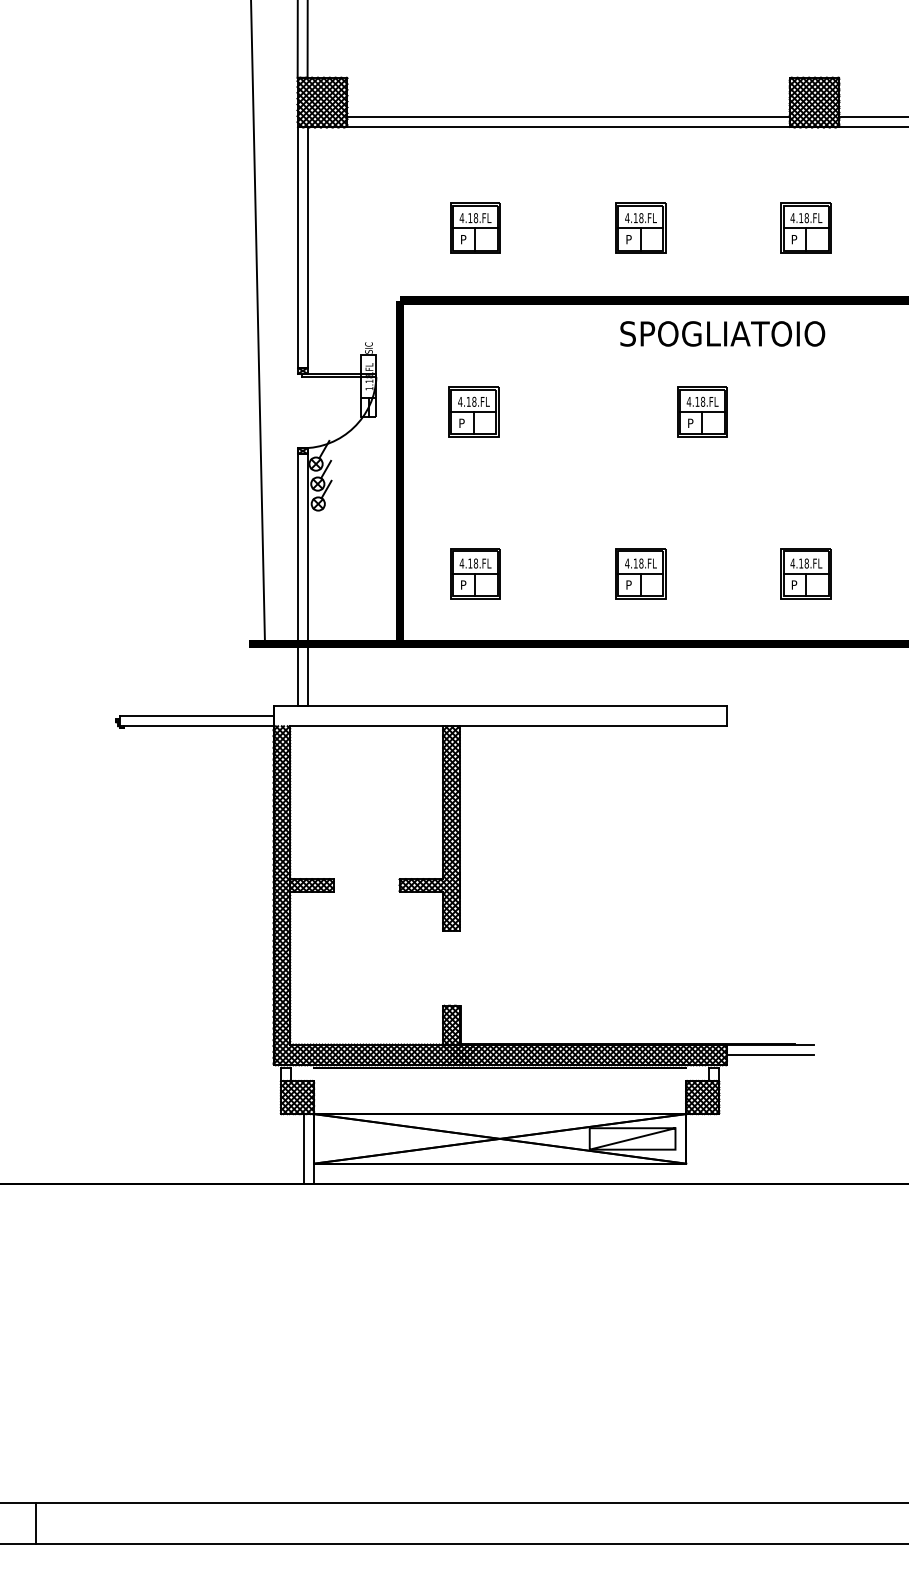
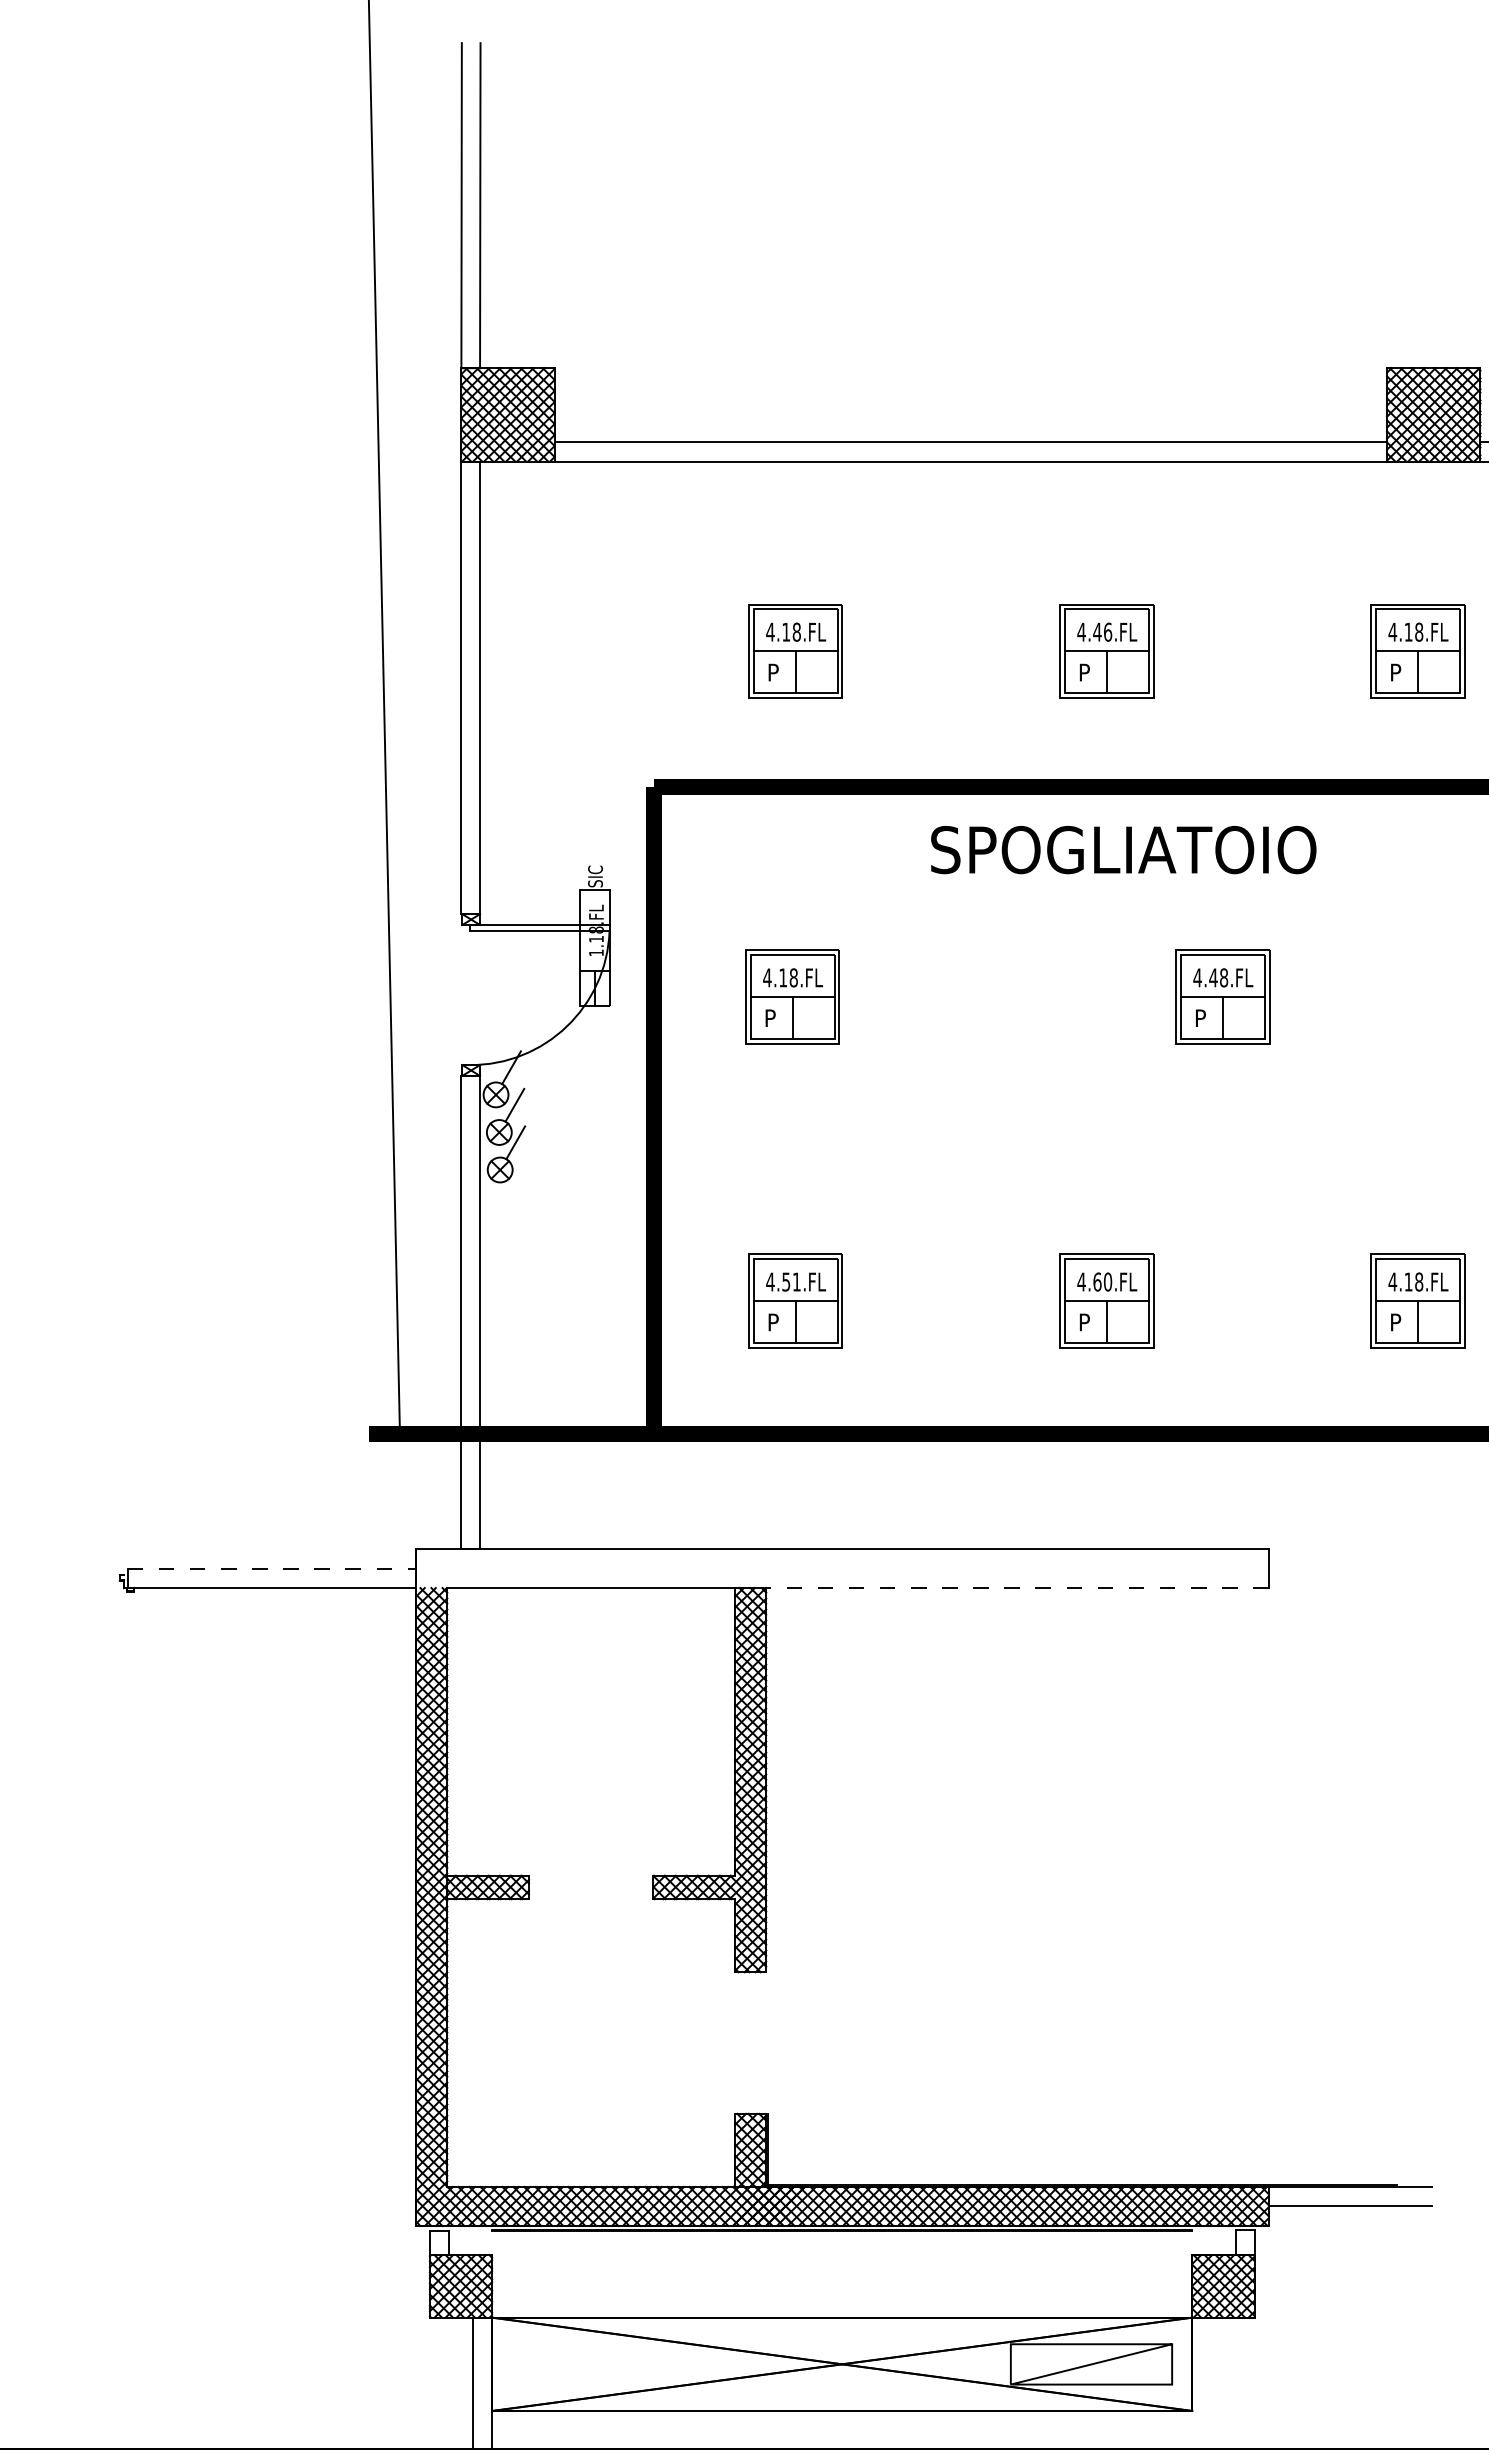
text: (638, 218) -> (1102, 632), 4.18.FL -> 4.46.FL
text: (722, 333) -> (1123, 849), moved
text: (697, 401) -> (1213, 977), 4.18.FL -> 4.48.FL
text: (473, 563) -> (792, 1281), 4.18.FL -> 4.51.FL
text: (638, 563) -> (1102, 1281), 4.18.FL -> 4.60.FL
line: (196, 716) -> (271, 1569), solid -> dashed
line: (593, 726) -> (1017, 1588), solid -> dashed

